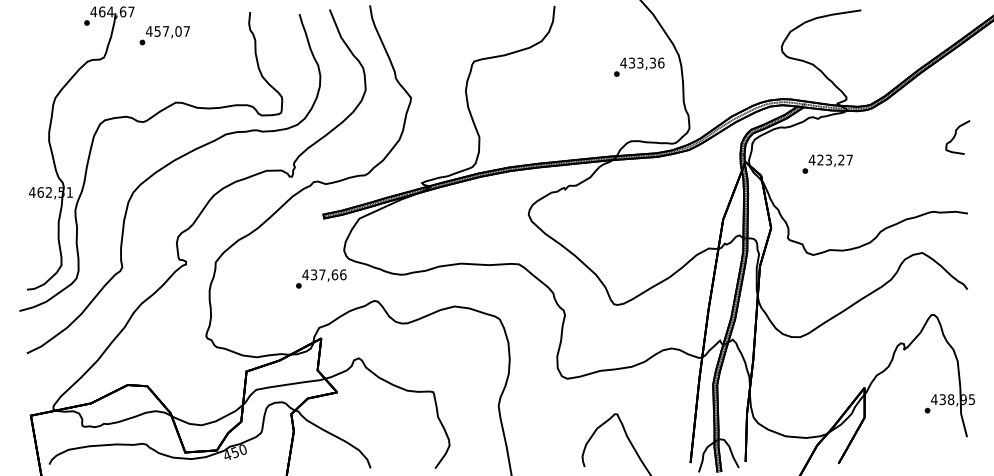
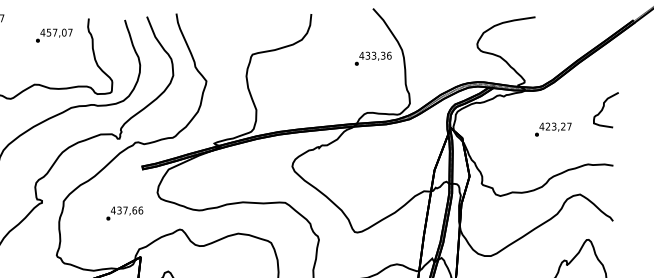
text: (164, 35) -> (54, 35), moved
part: (957, 137) -> (605, 110), size x1.43
text: (827, 163) -> (553, 129), moved
text: (321, 278) -> (124, 213), moved

